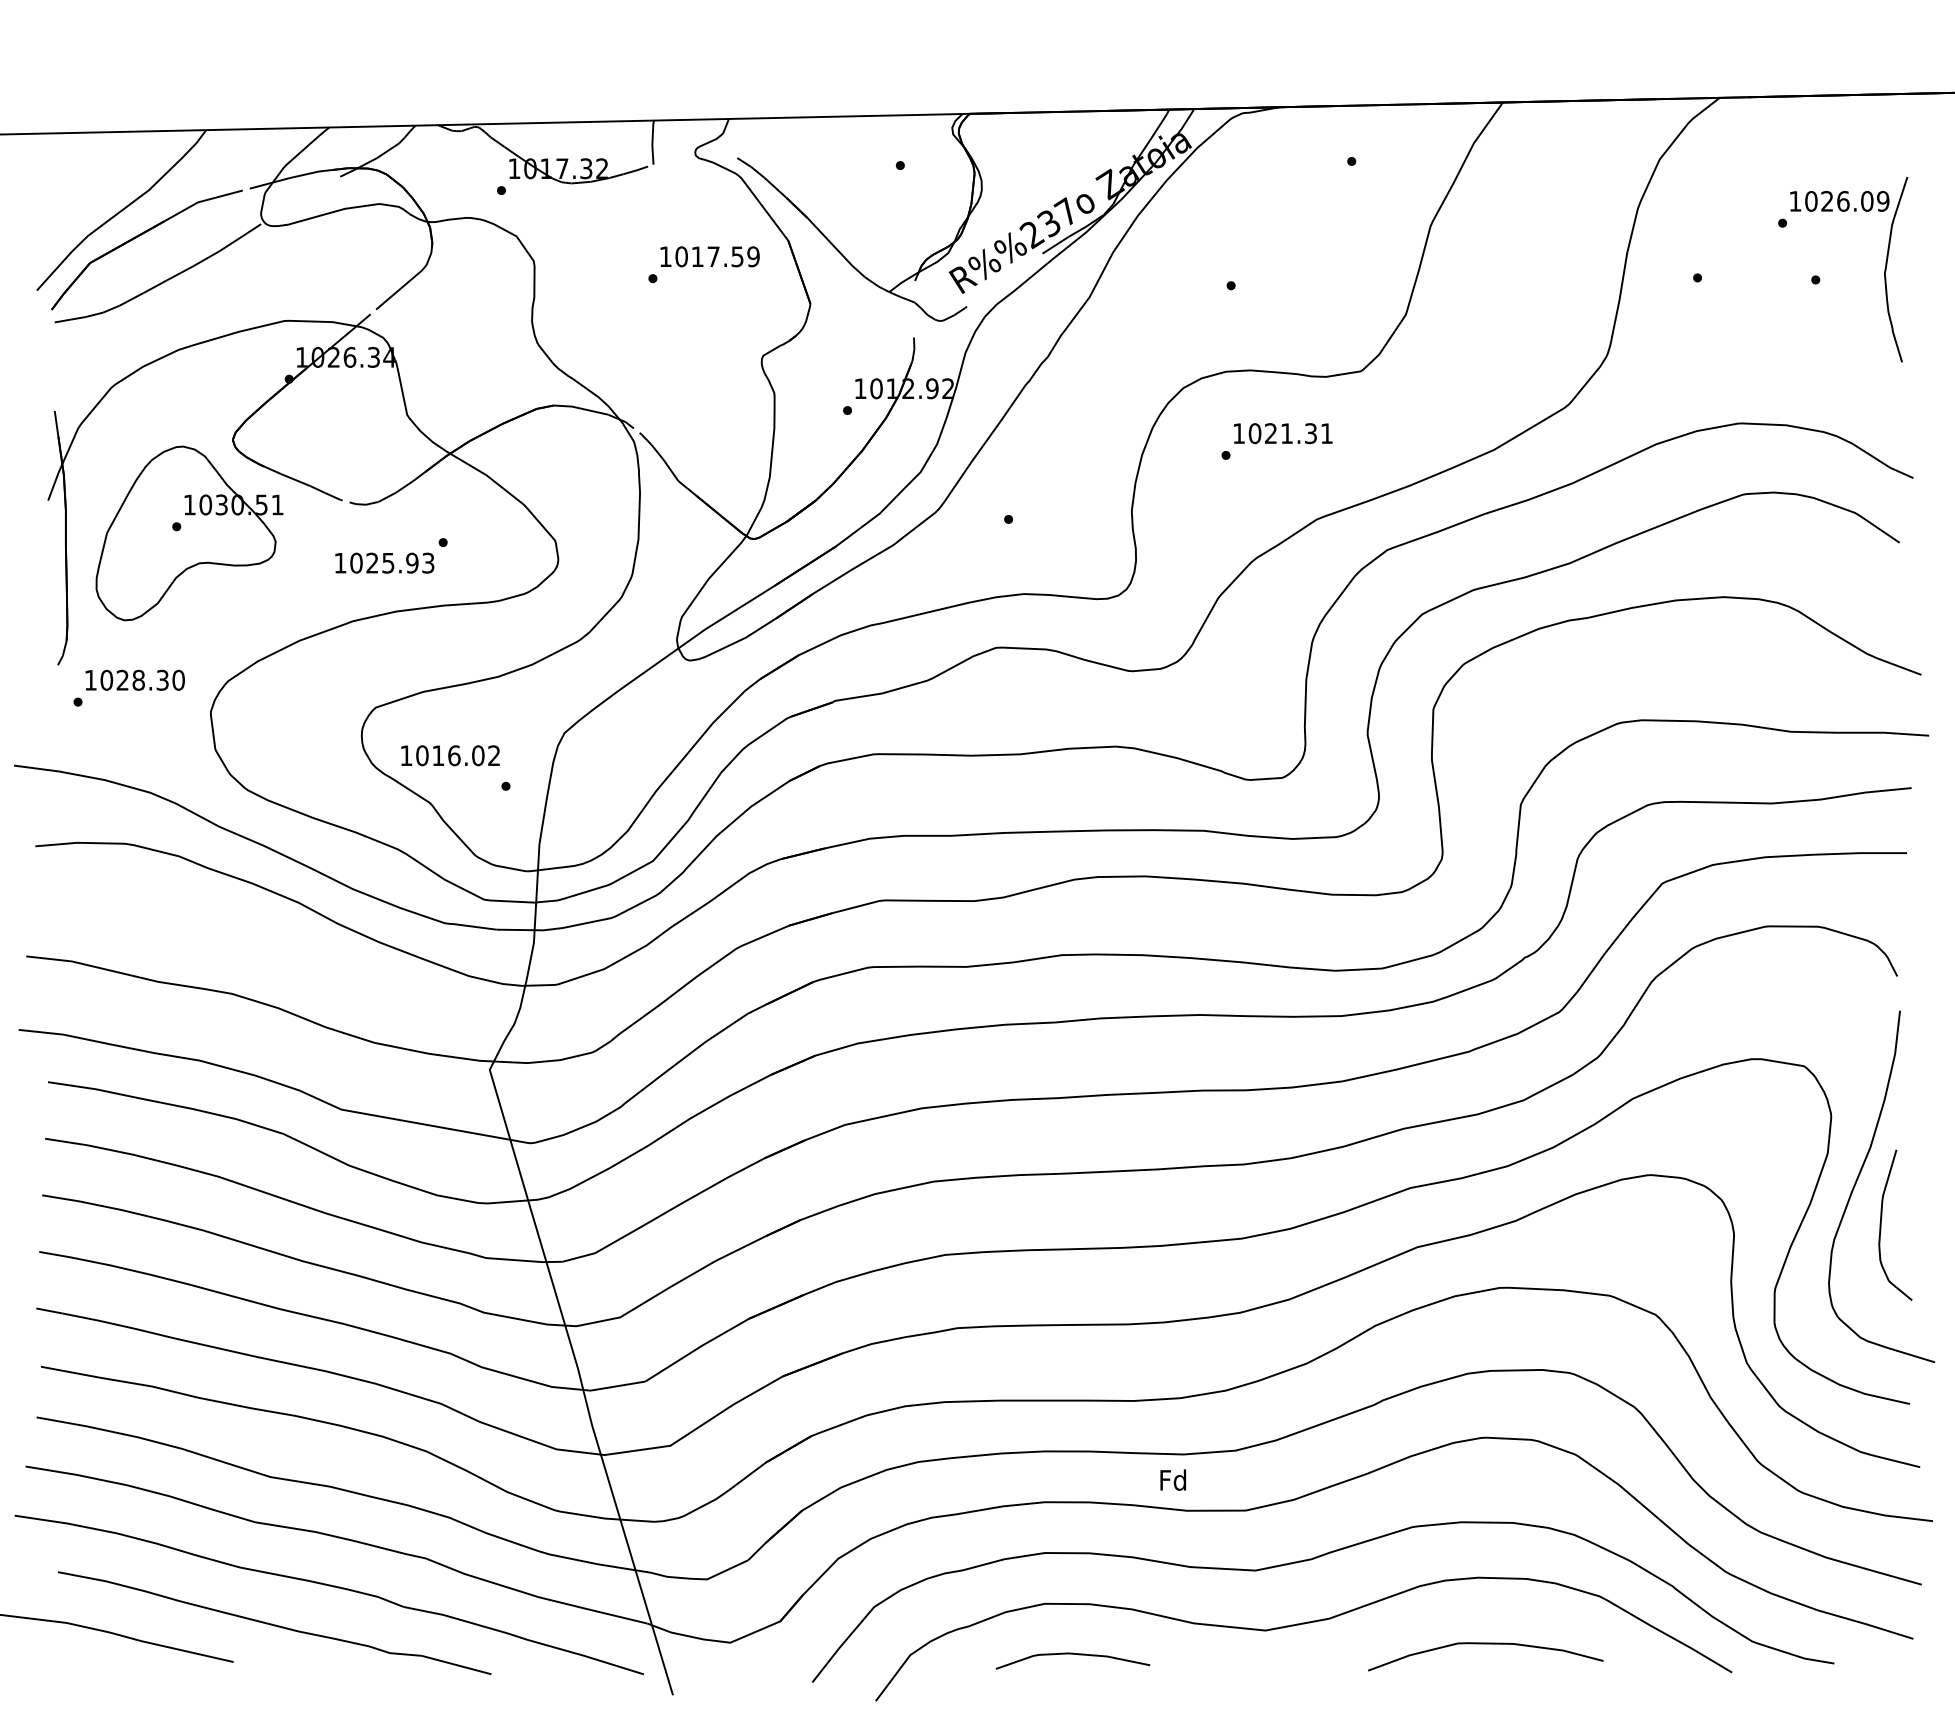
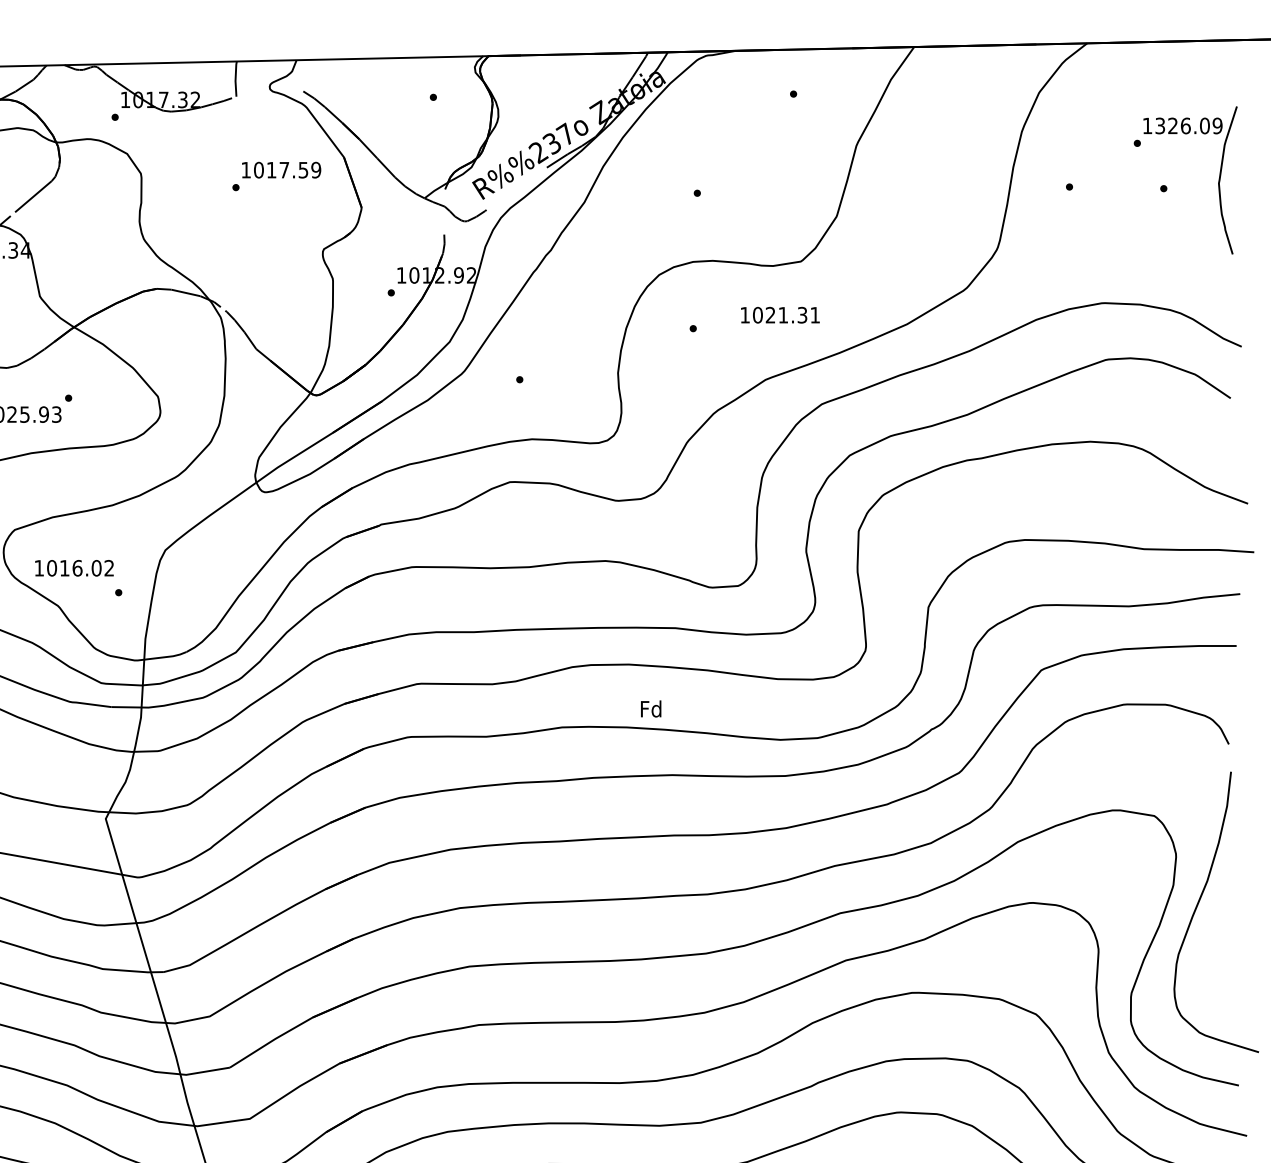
text: (1811, 201) -> (1160, 126), 1026.09 -> 1326.09
text: (1283, 433) -> (780, 315), moved
curve: (1881, 1224) -> (1216, 942), removed
text: (1172, 1479) -> (650, 708), moved

